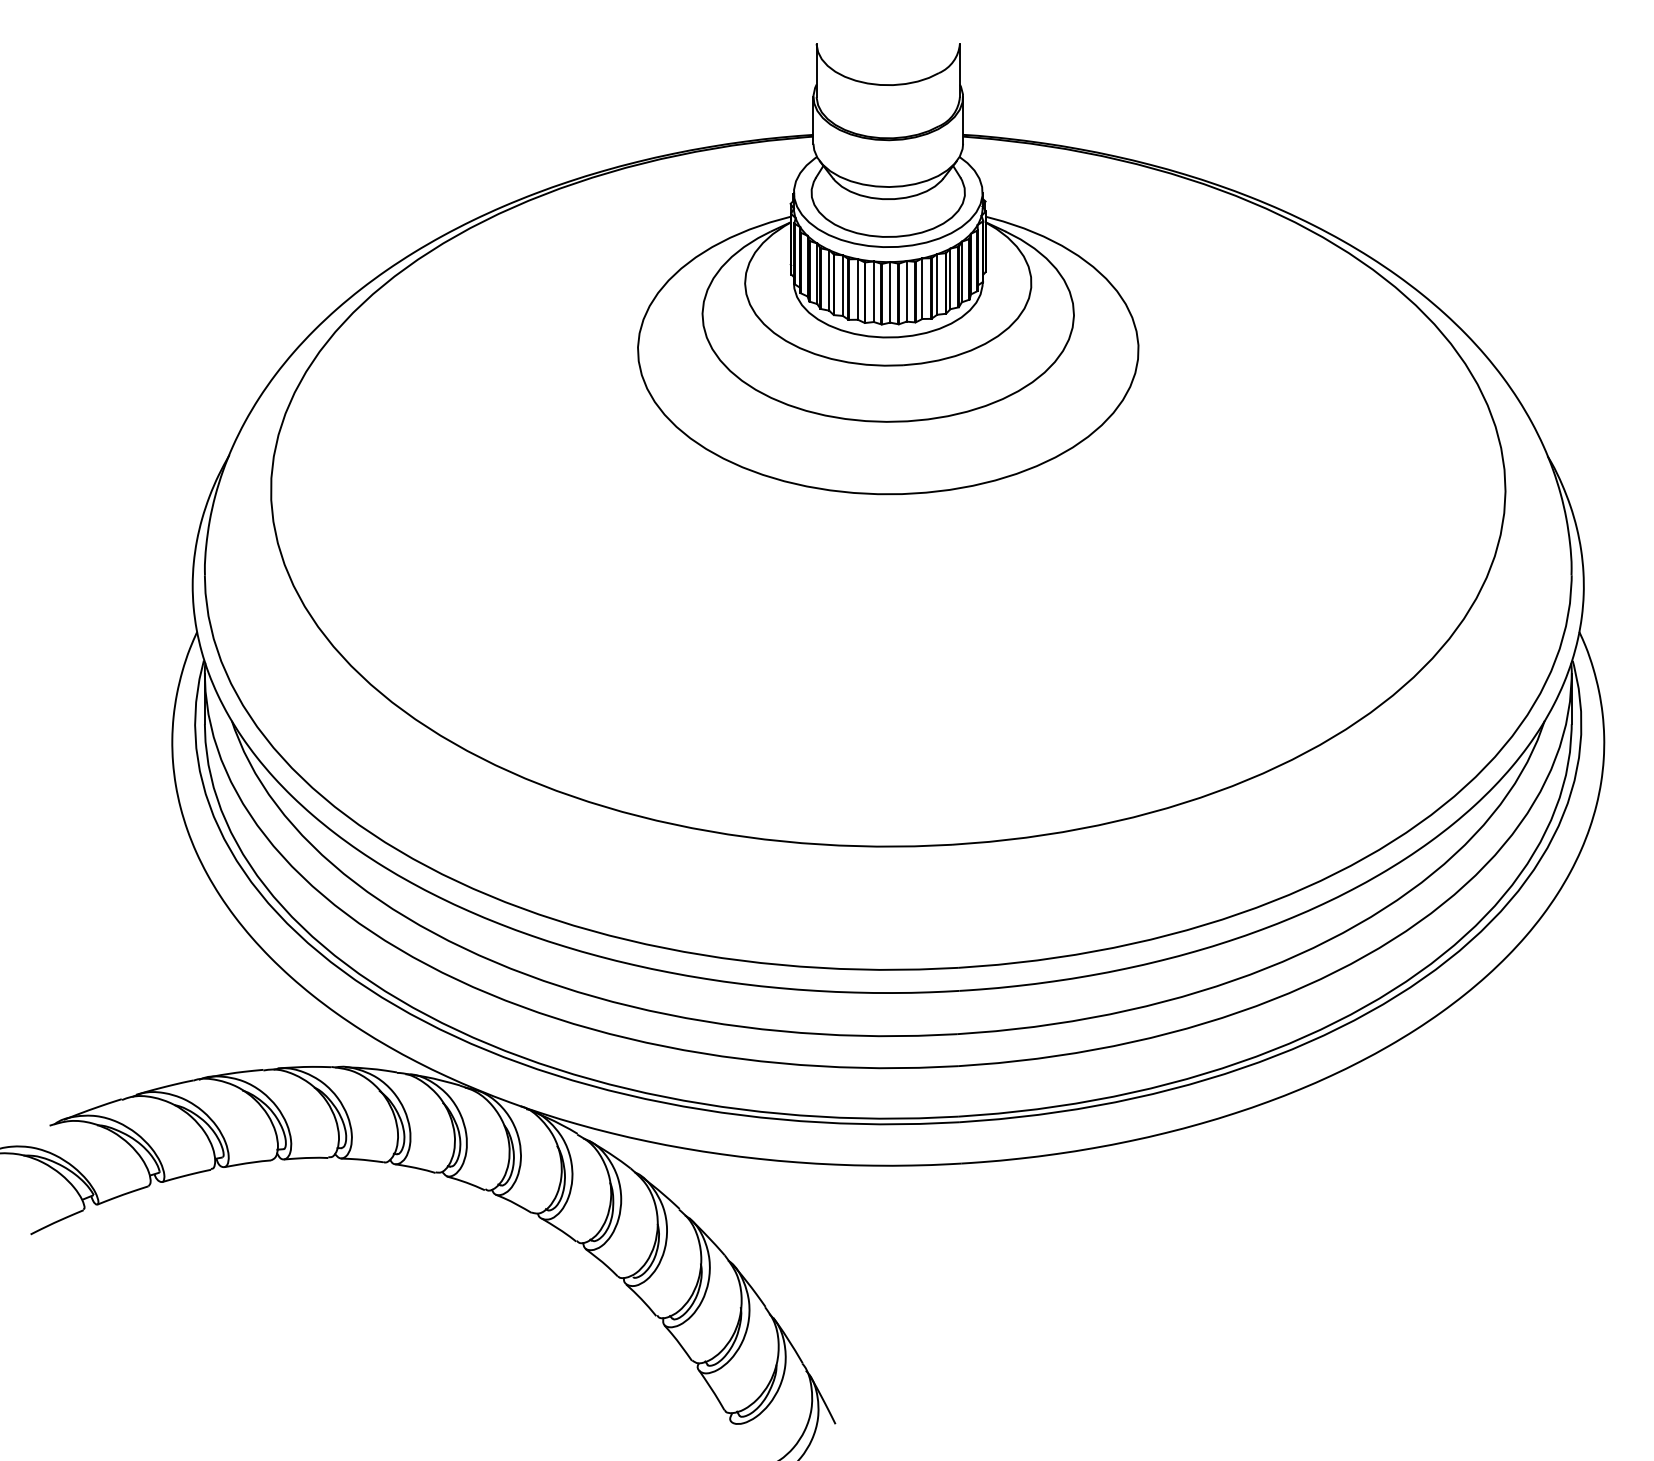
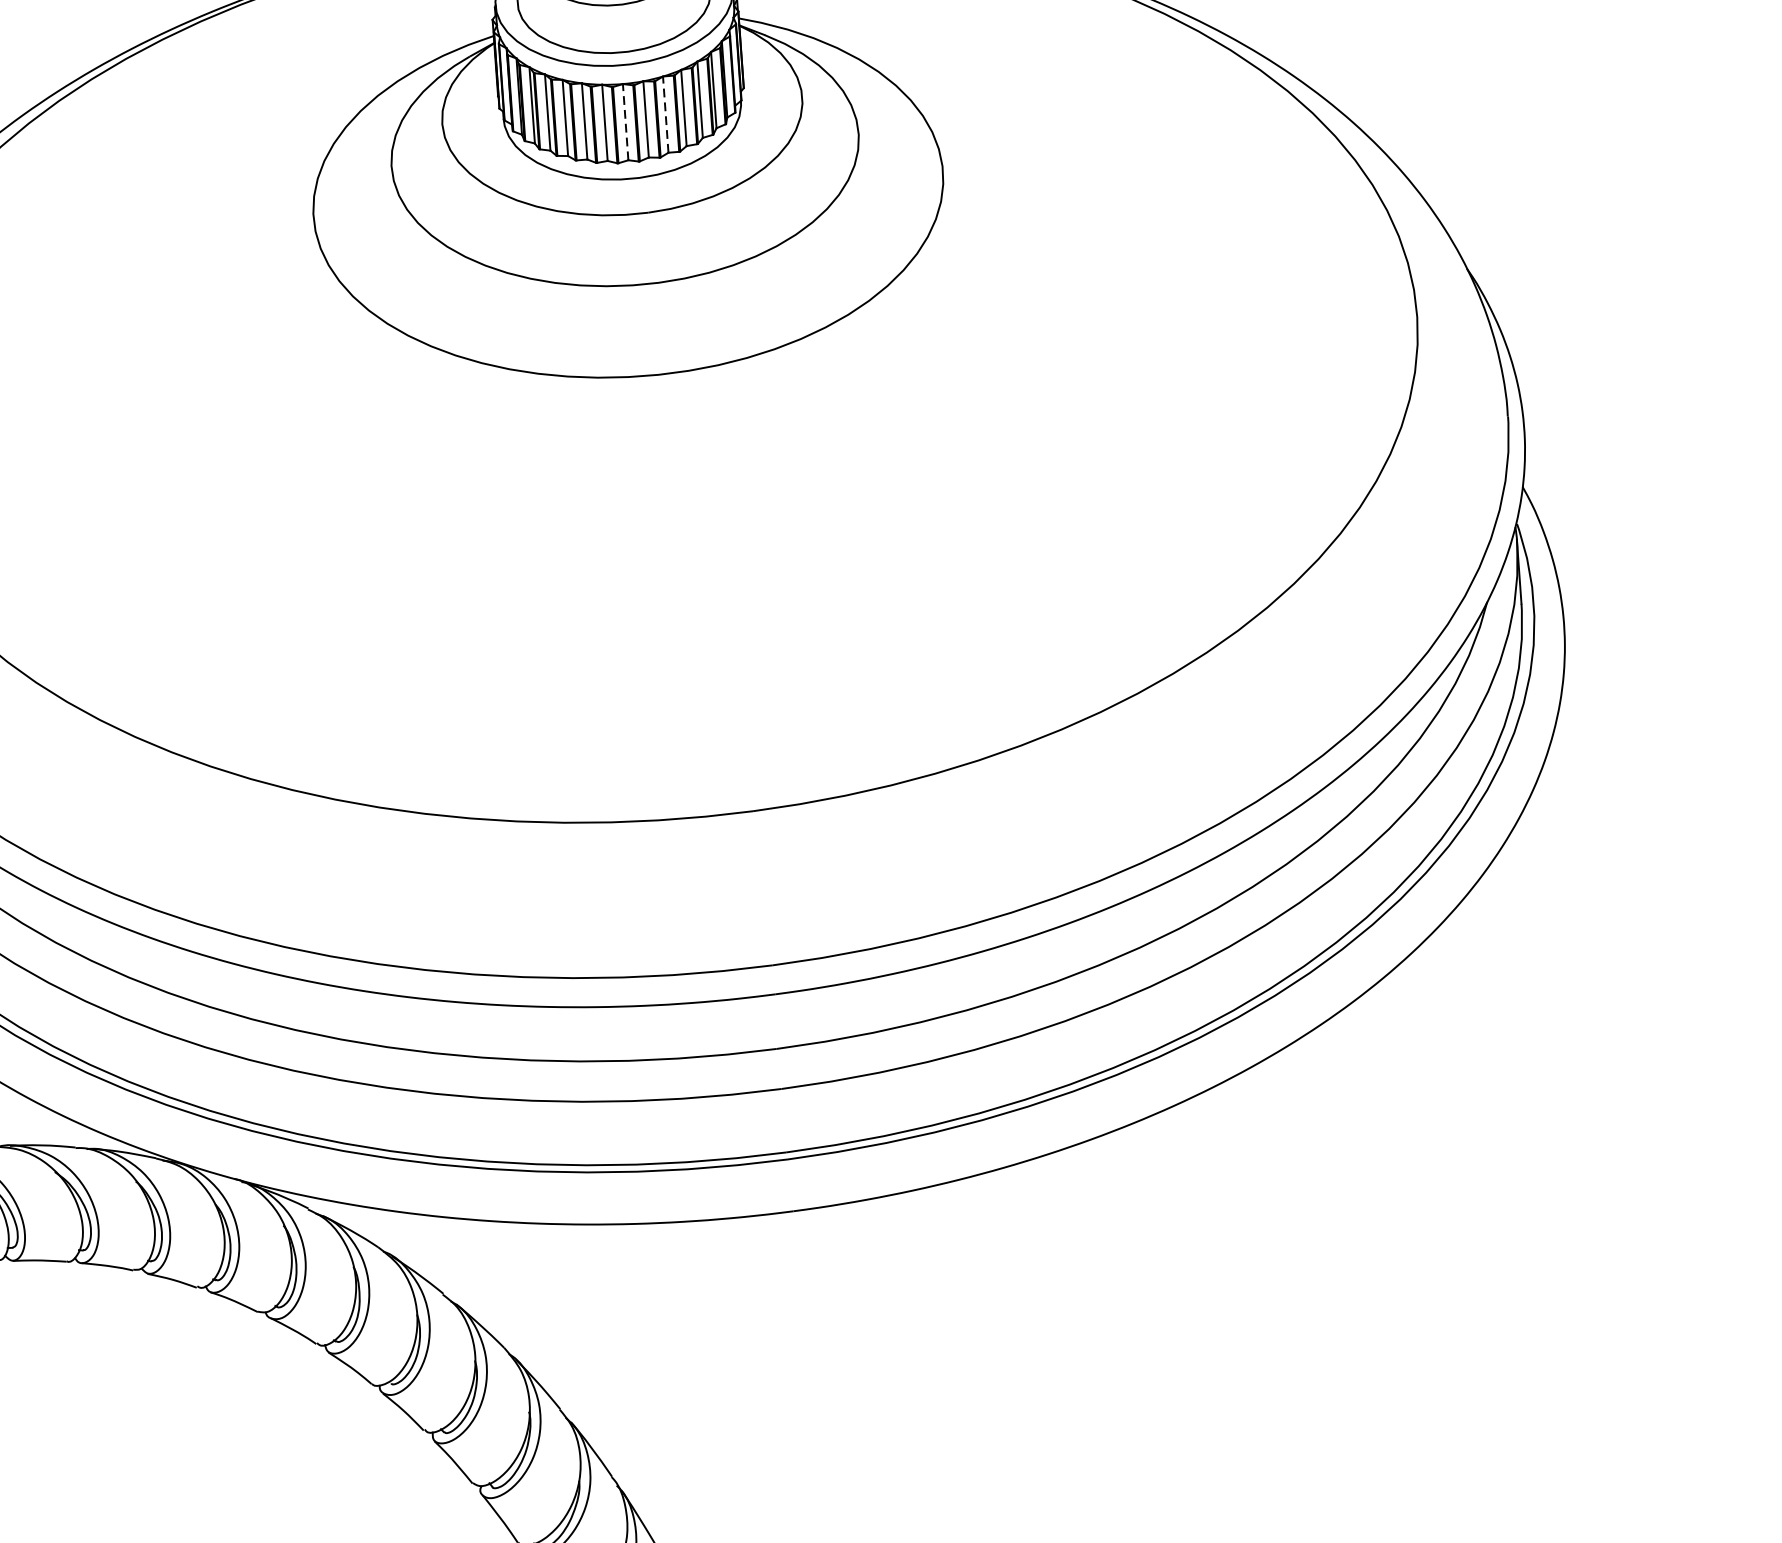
line: (922, 288) -> (665, 114), solid -> dashed
line: (890, 291) -> (625, 121), solid -> dashed

